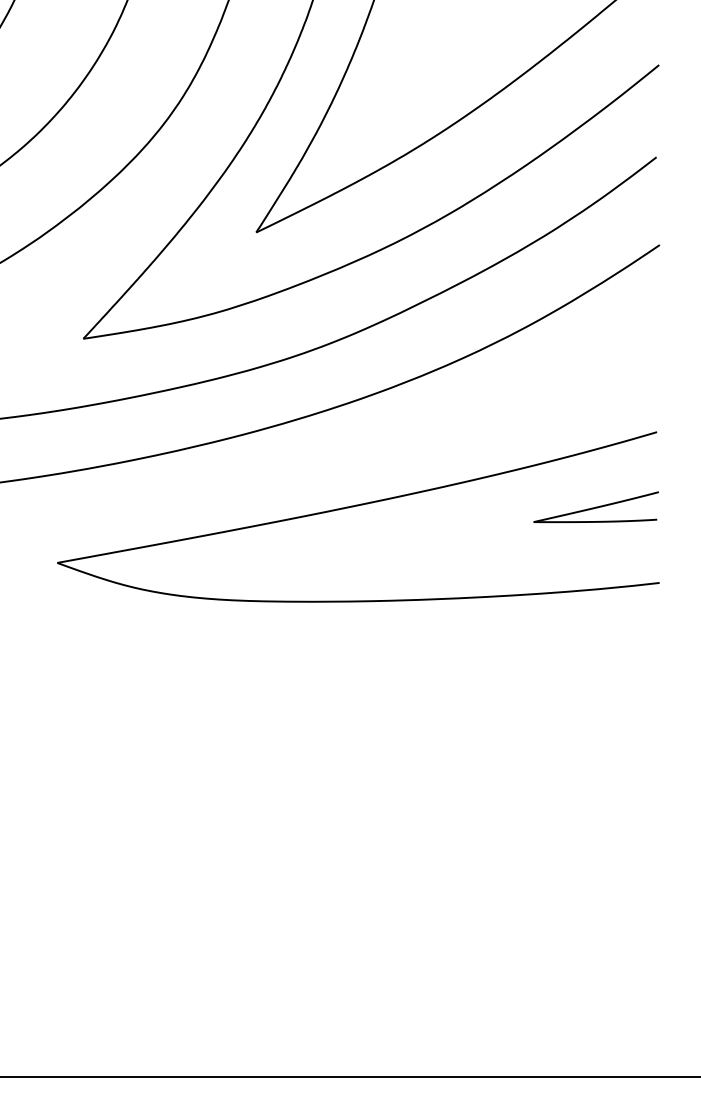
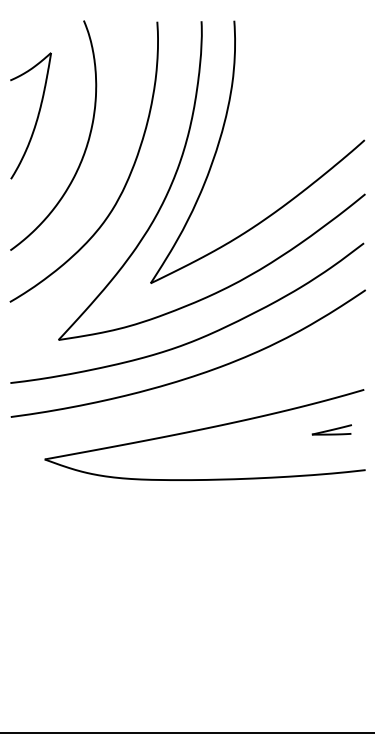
part: (595, 506) -> (331, 429), size x0.6

